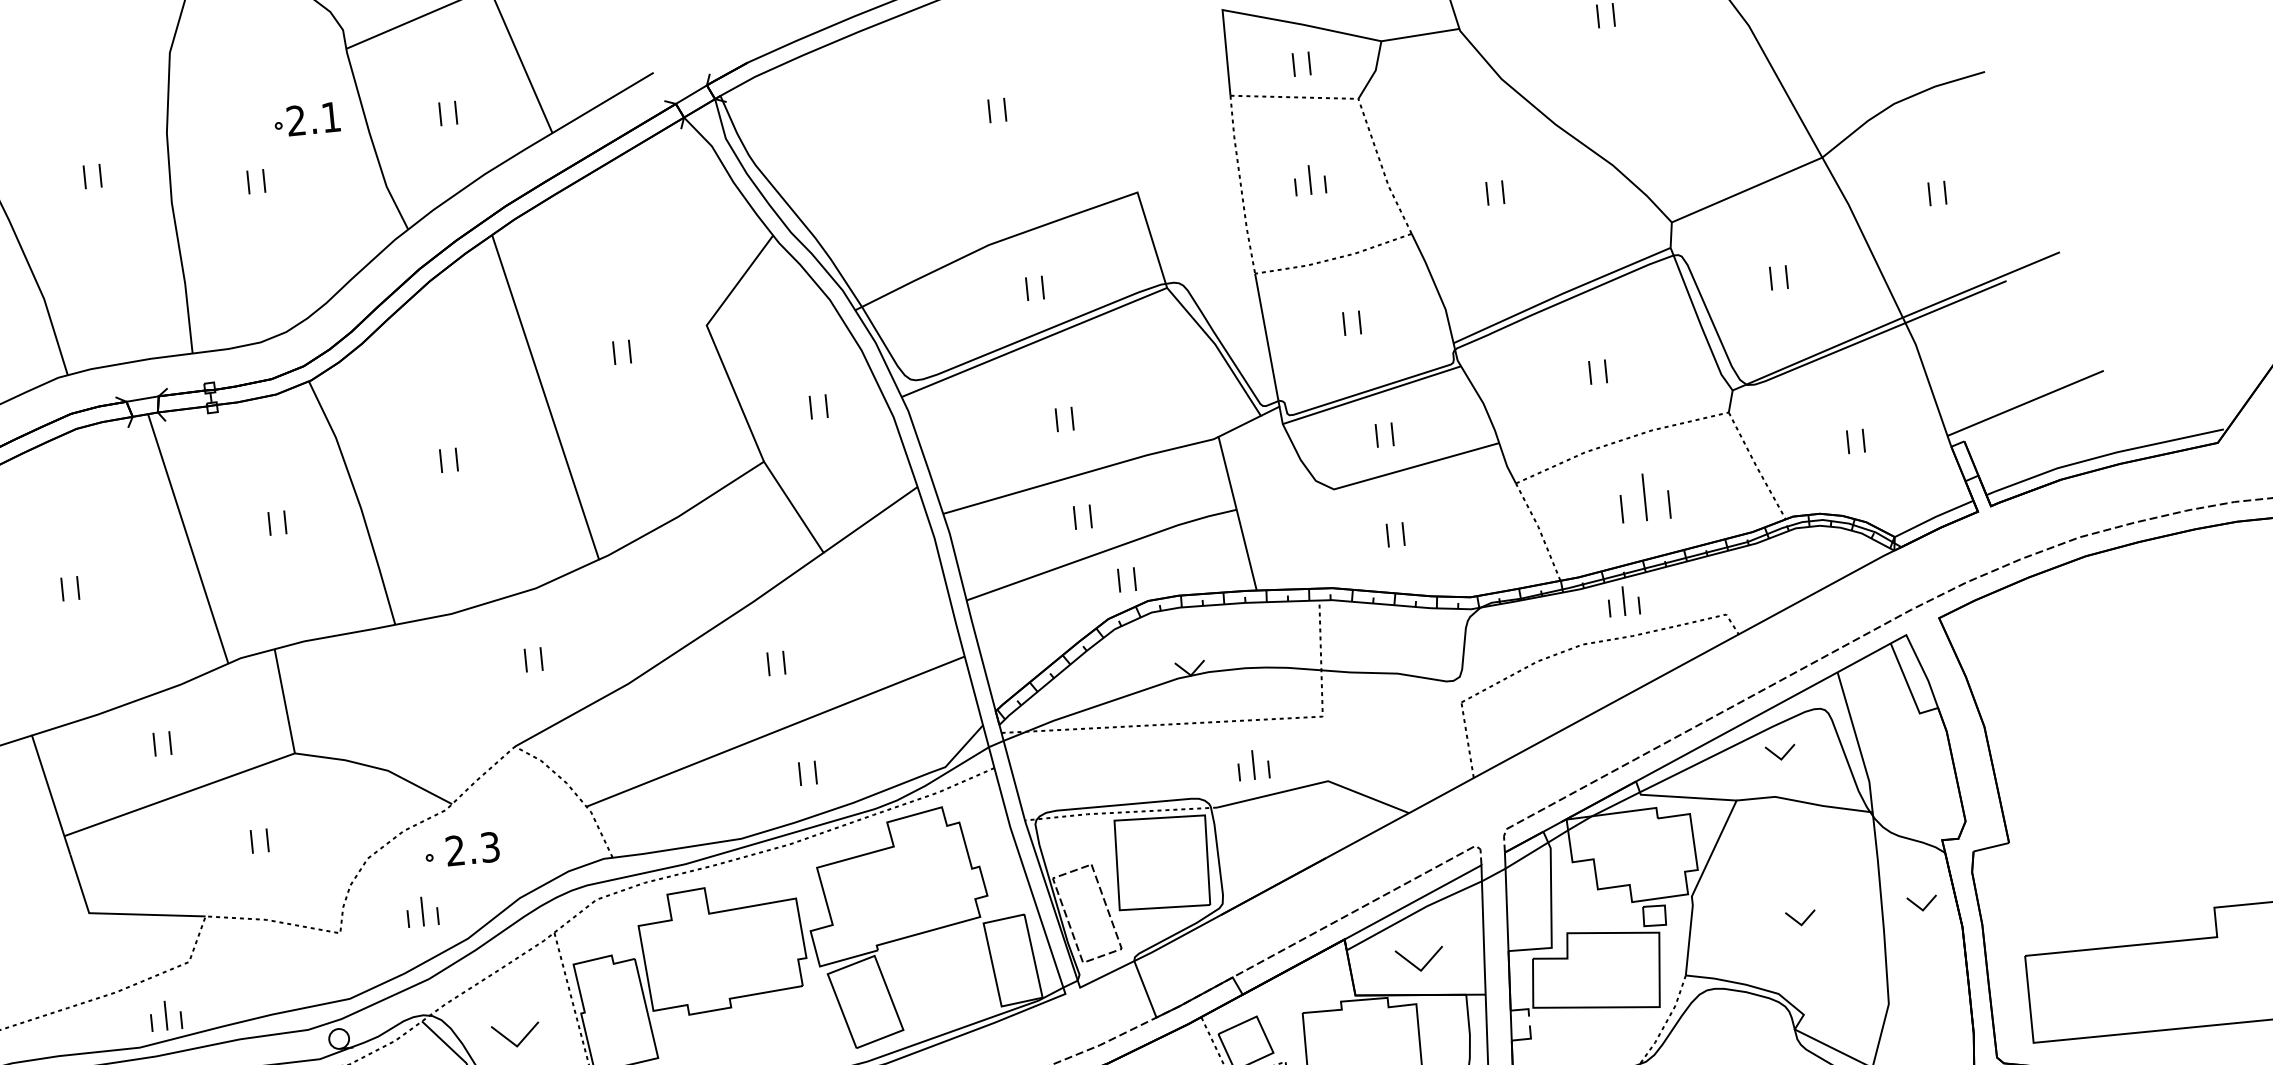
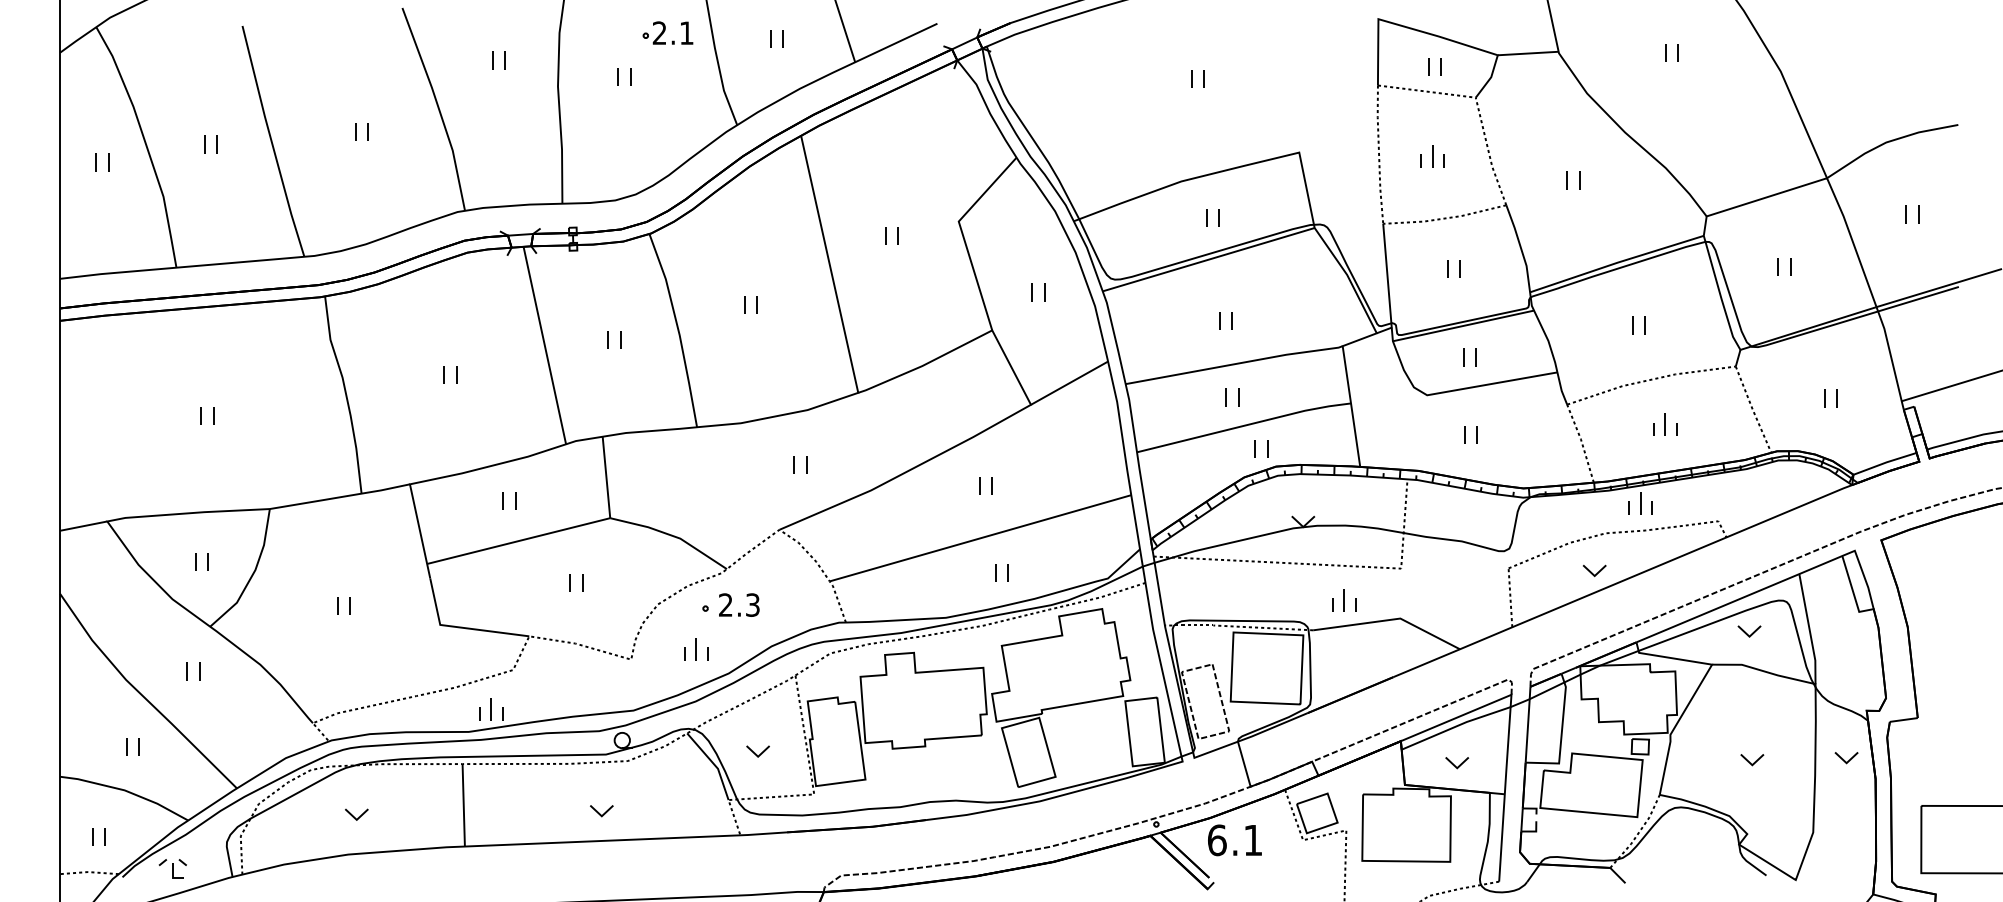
part: (1645, 496) -> (1665, 424), size x0.62
part: (1572, 694) -> (1594, 570), added
part: (1420, 960) -> (1457, 763), size x0.62
part: (515, 1035) -> (757, 751), size x0.62

